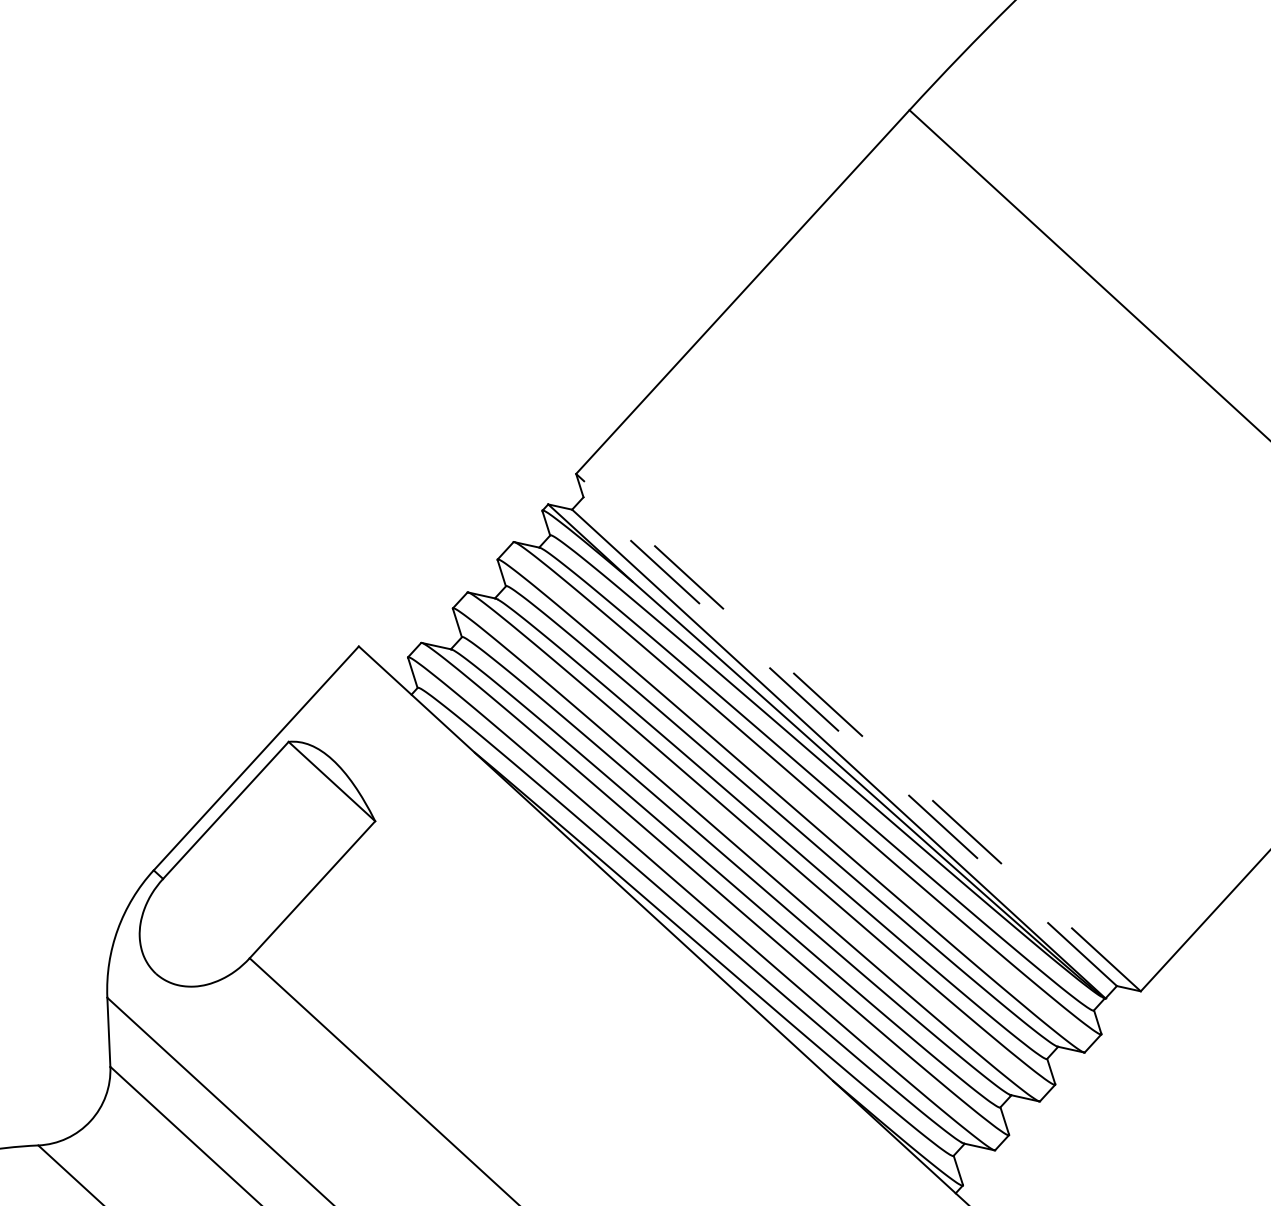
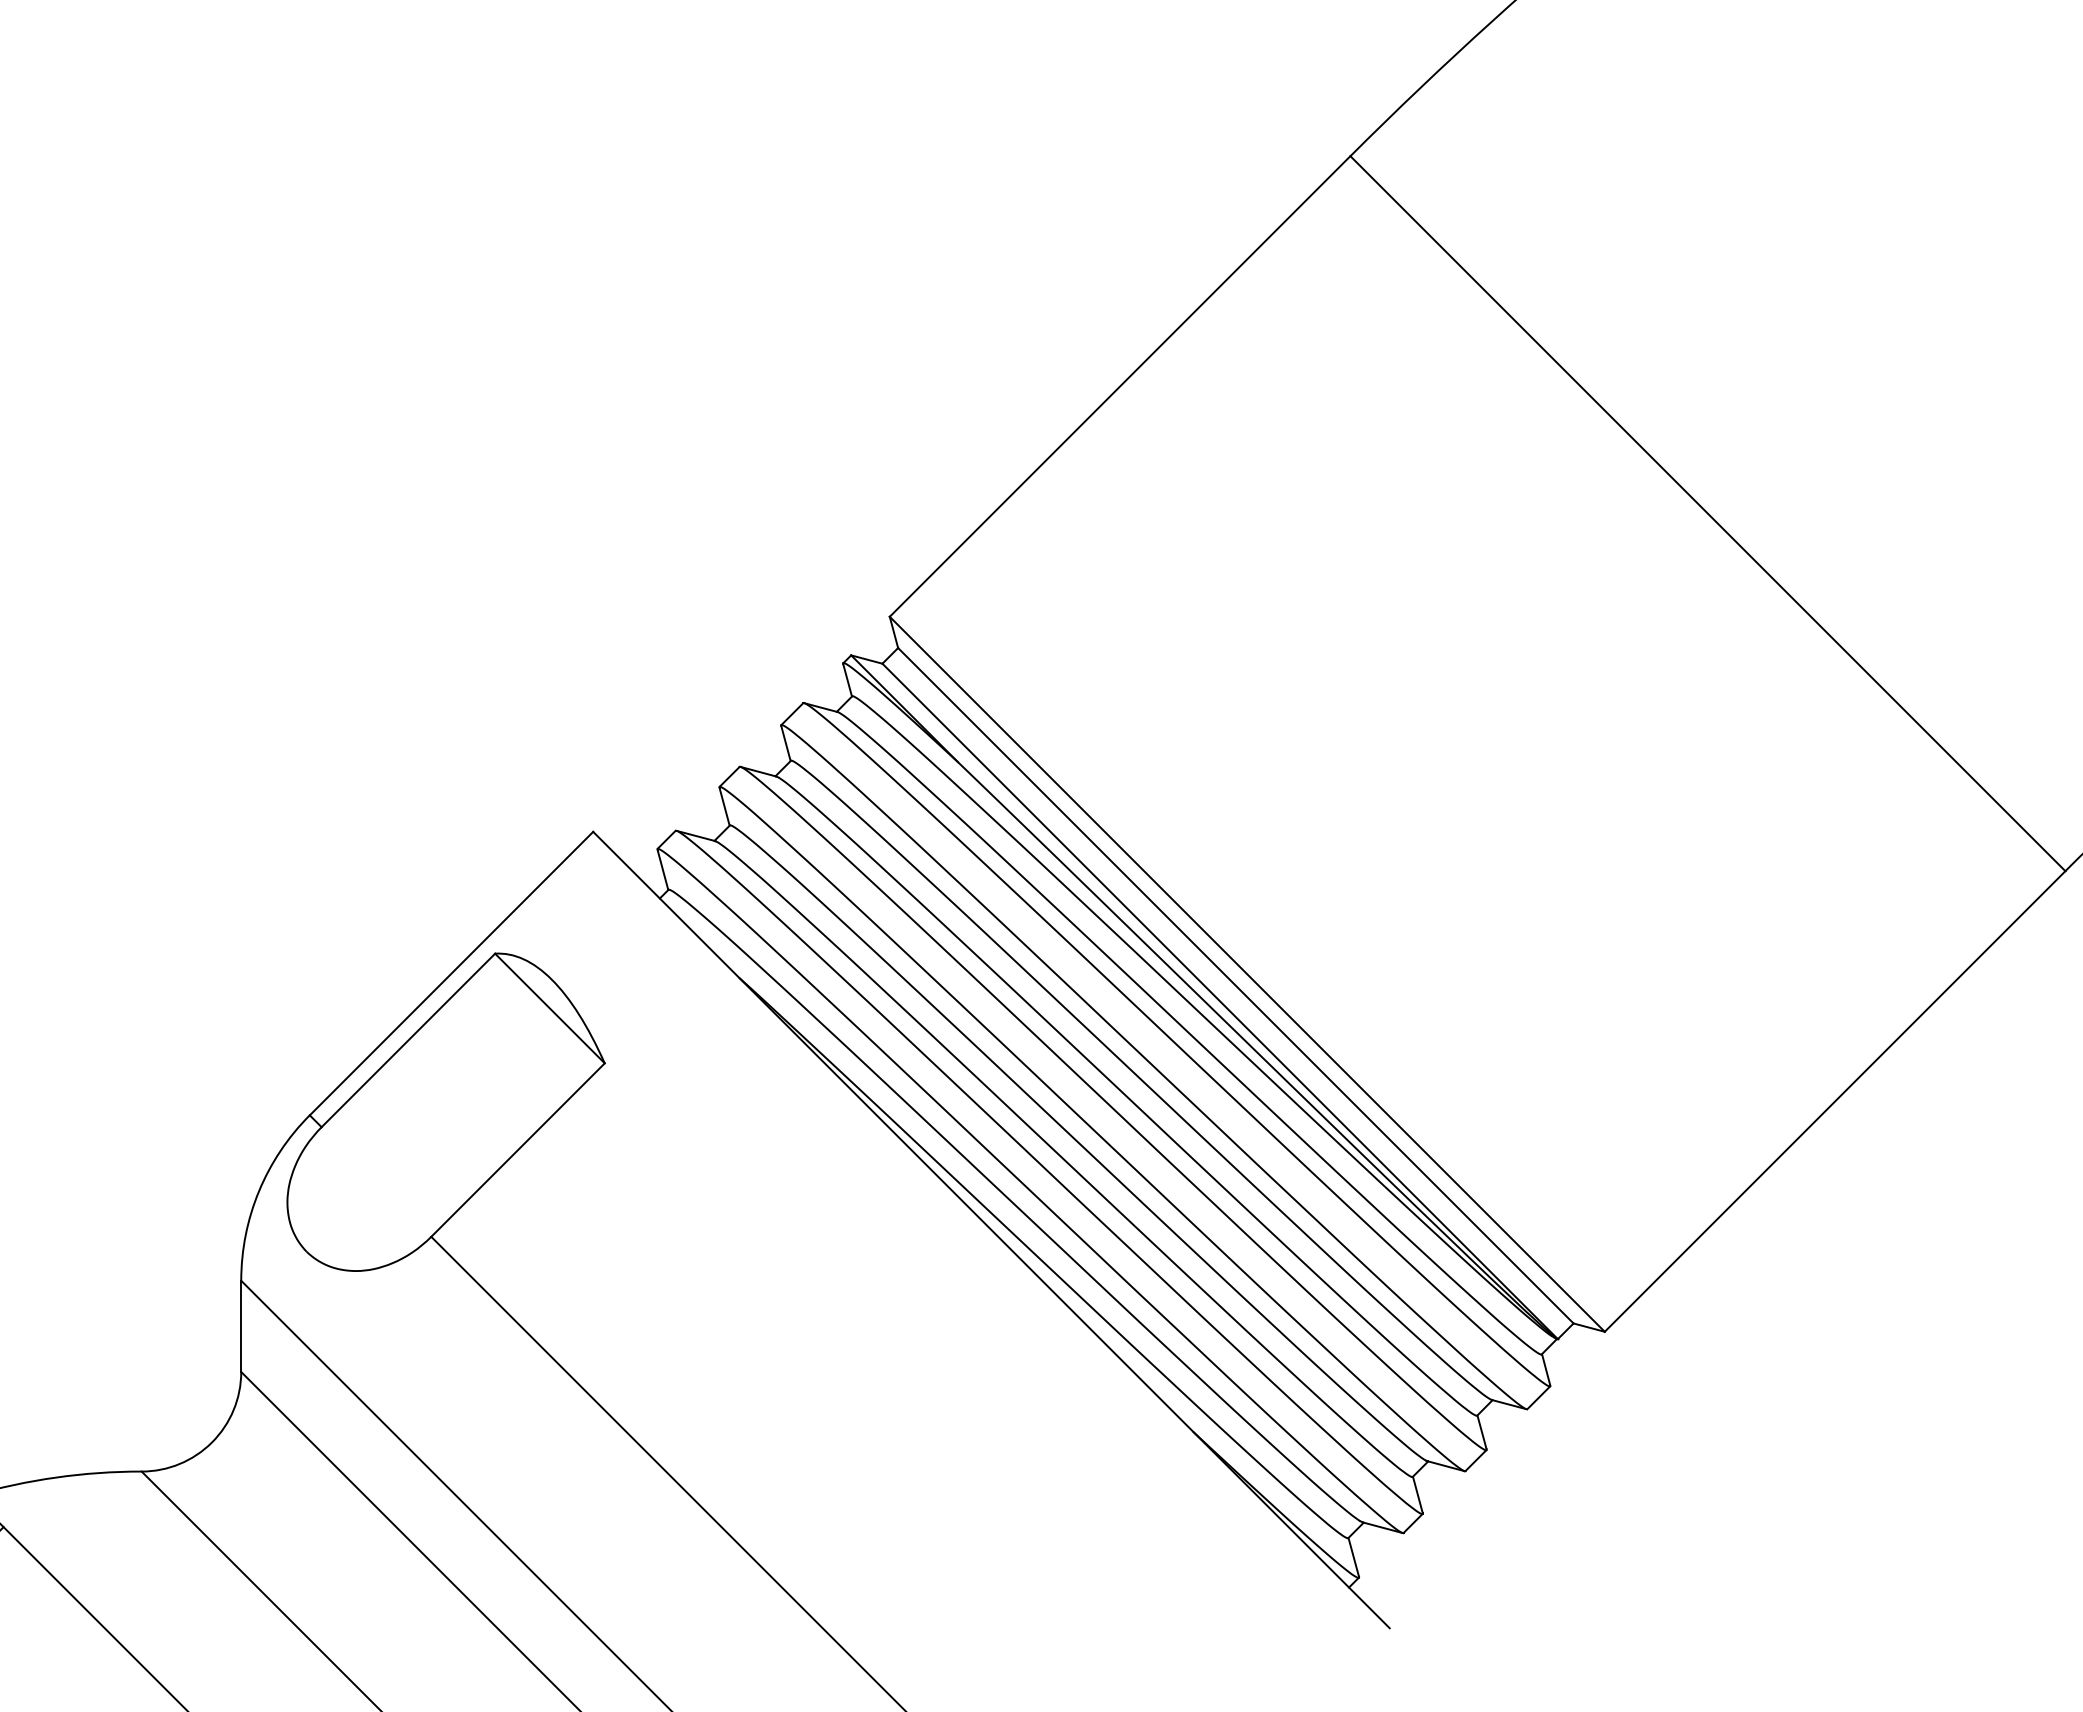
line: (858, 732) -> (1247, 974), dashed -> solid
line: (849, 741) -> (1235, 985), dashed -> solid

